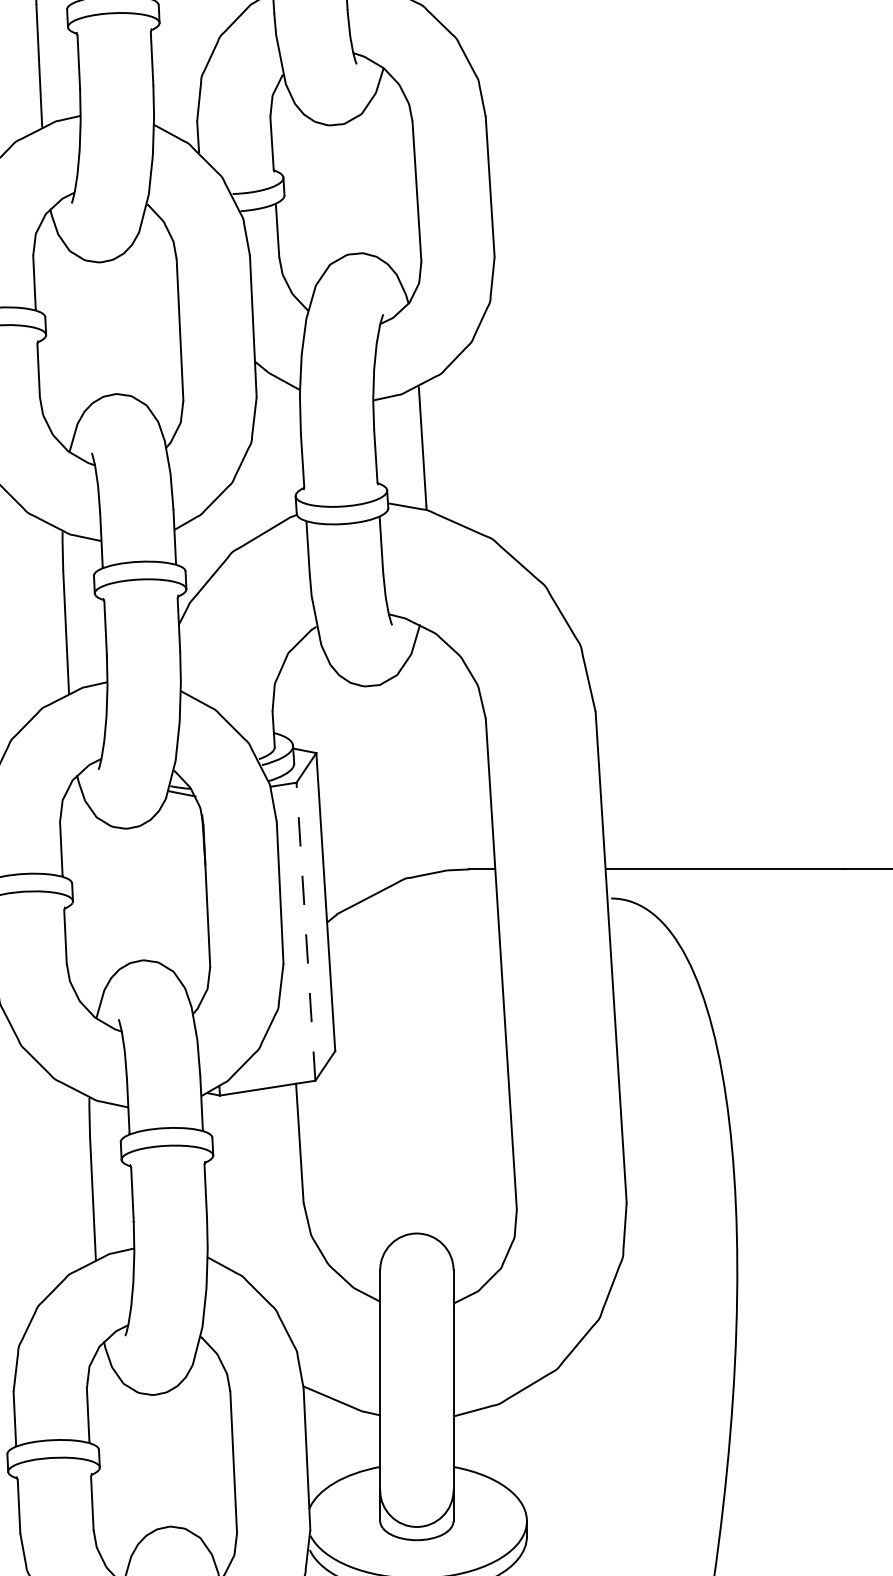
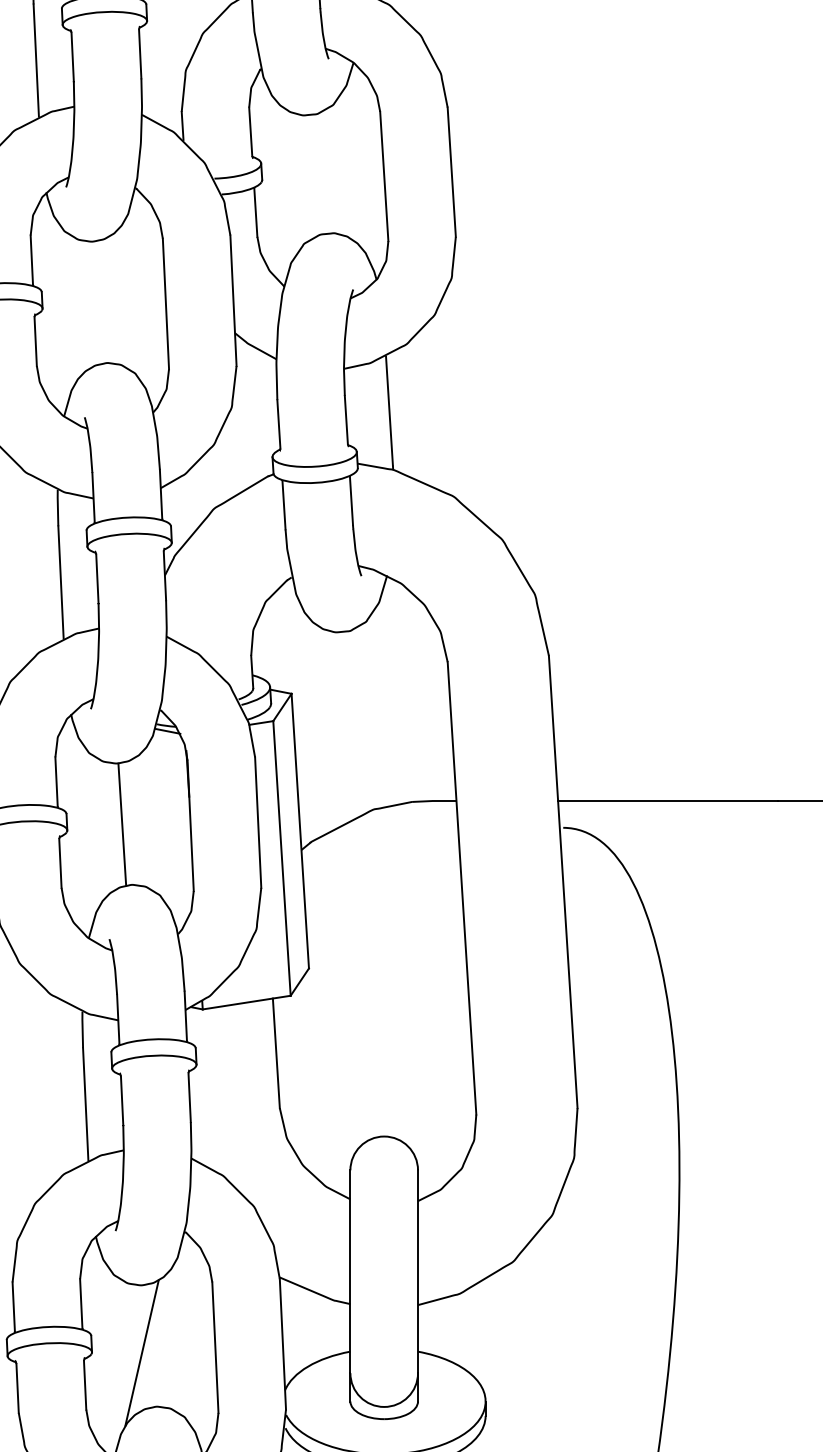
line: (132, 894) -> (122, 824), added
line: (305, 931) -> (281, 858), dashed -> solid
line: (154, 1468) -> (142, 1353), added

